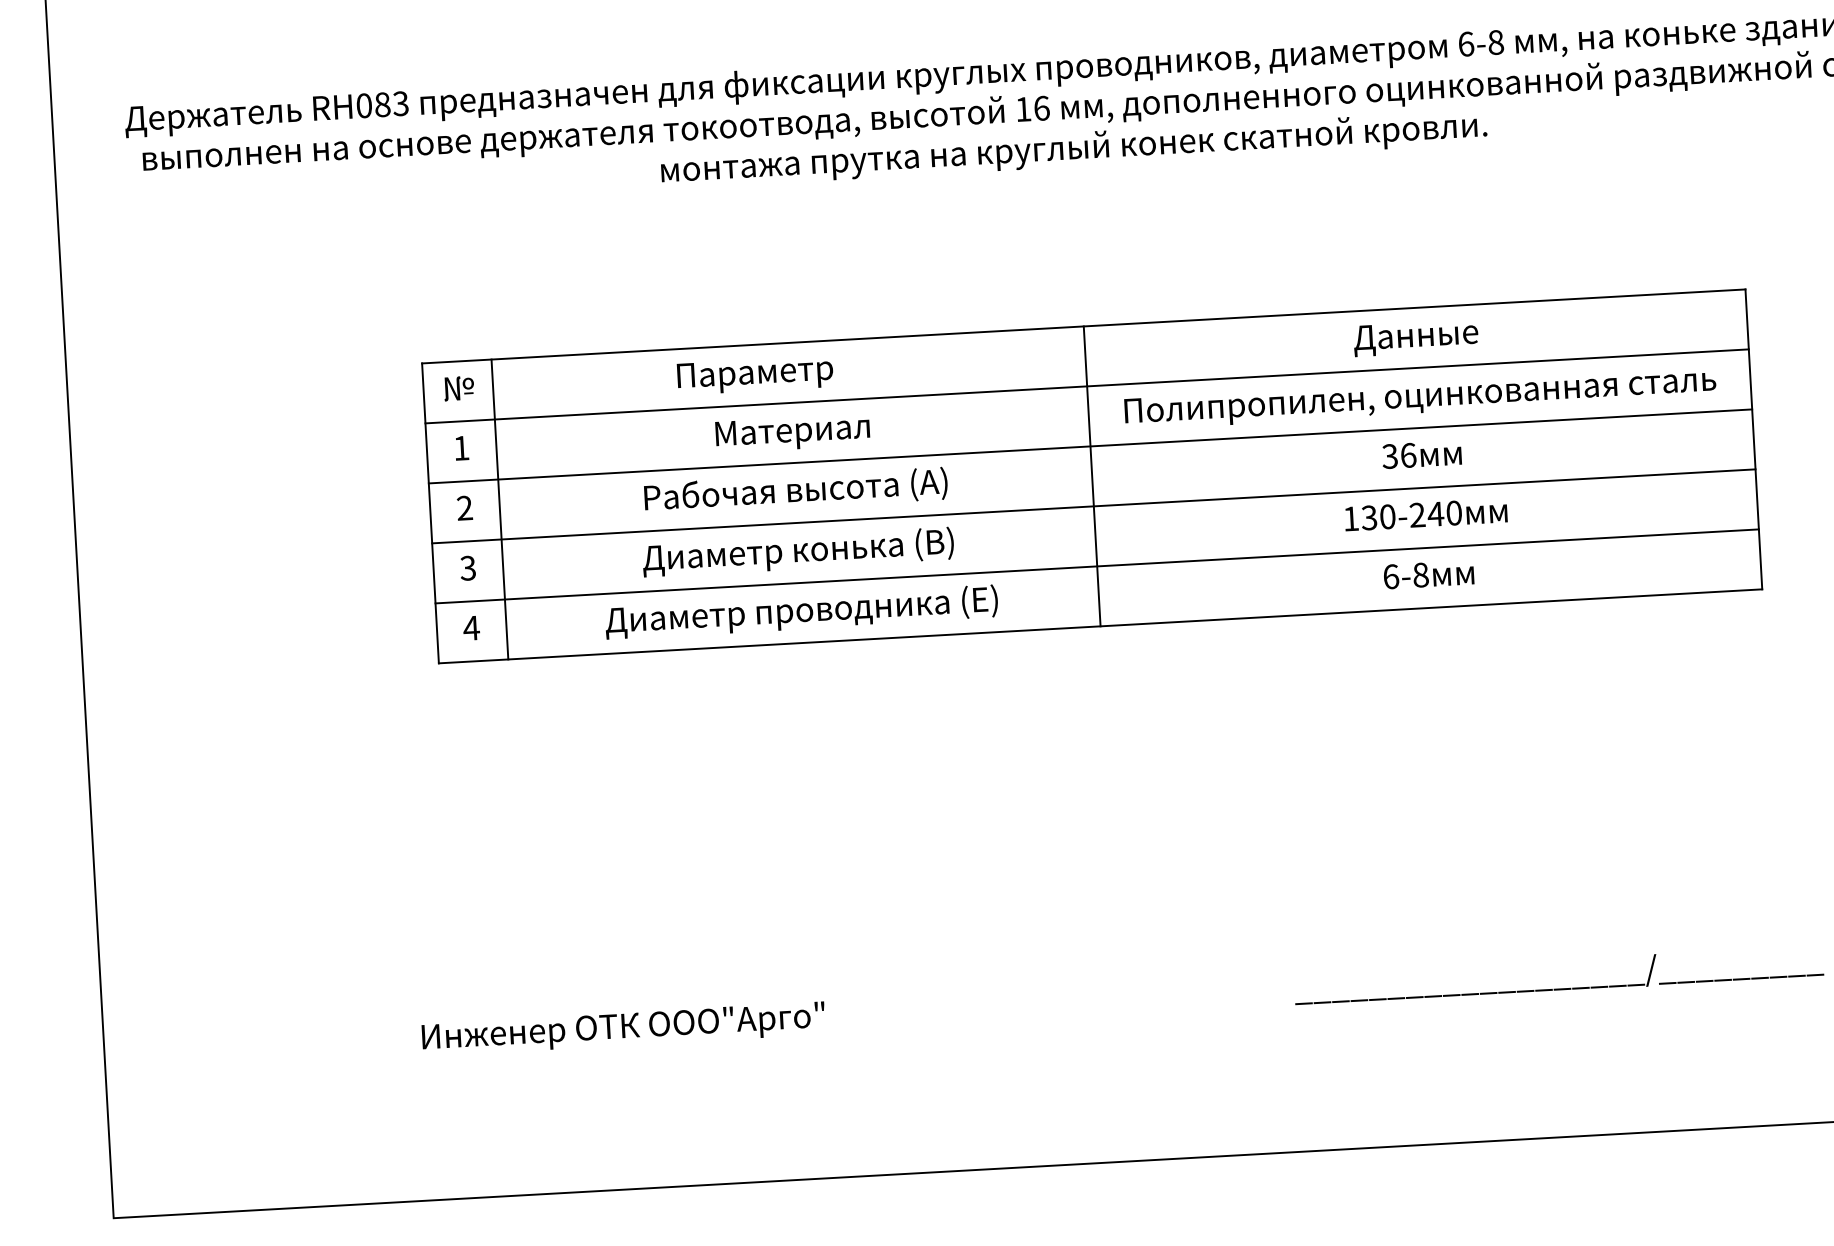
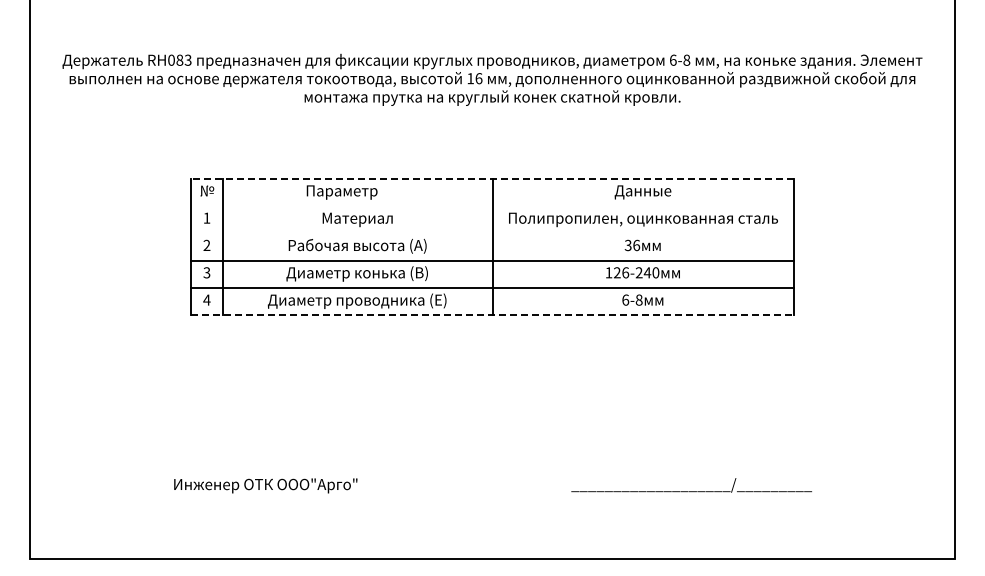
line: (1083, 326) -> (492, 178), solid -> dashed
line: (1087, 385) -> (492, 205), removed
line: (1090, 446) -> (492, 233), removed
text: (1378, 516) -> (621, 272), 130-240 -> 126-240
line: (1102, 626) -> (493, 315), solid -> dashed

